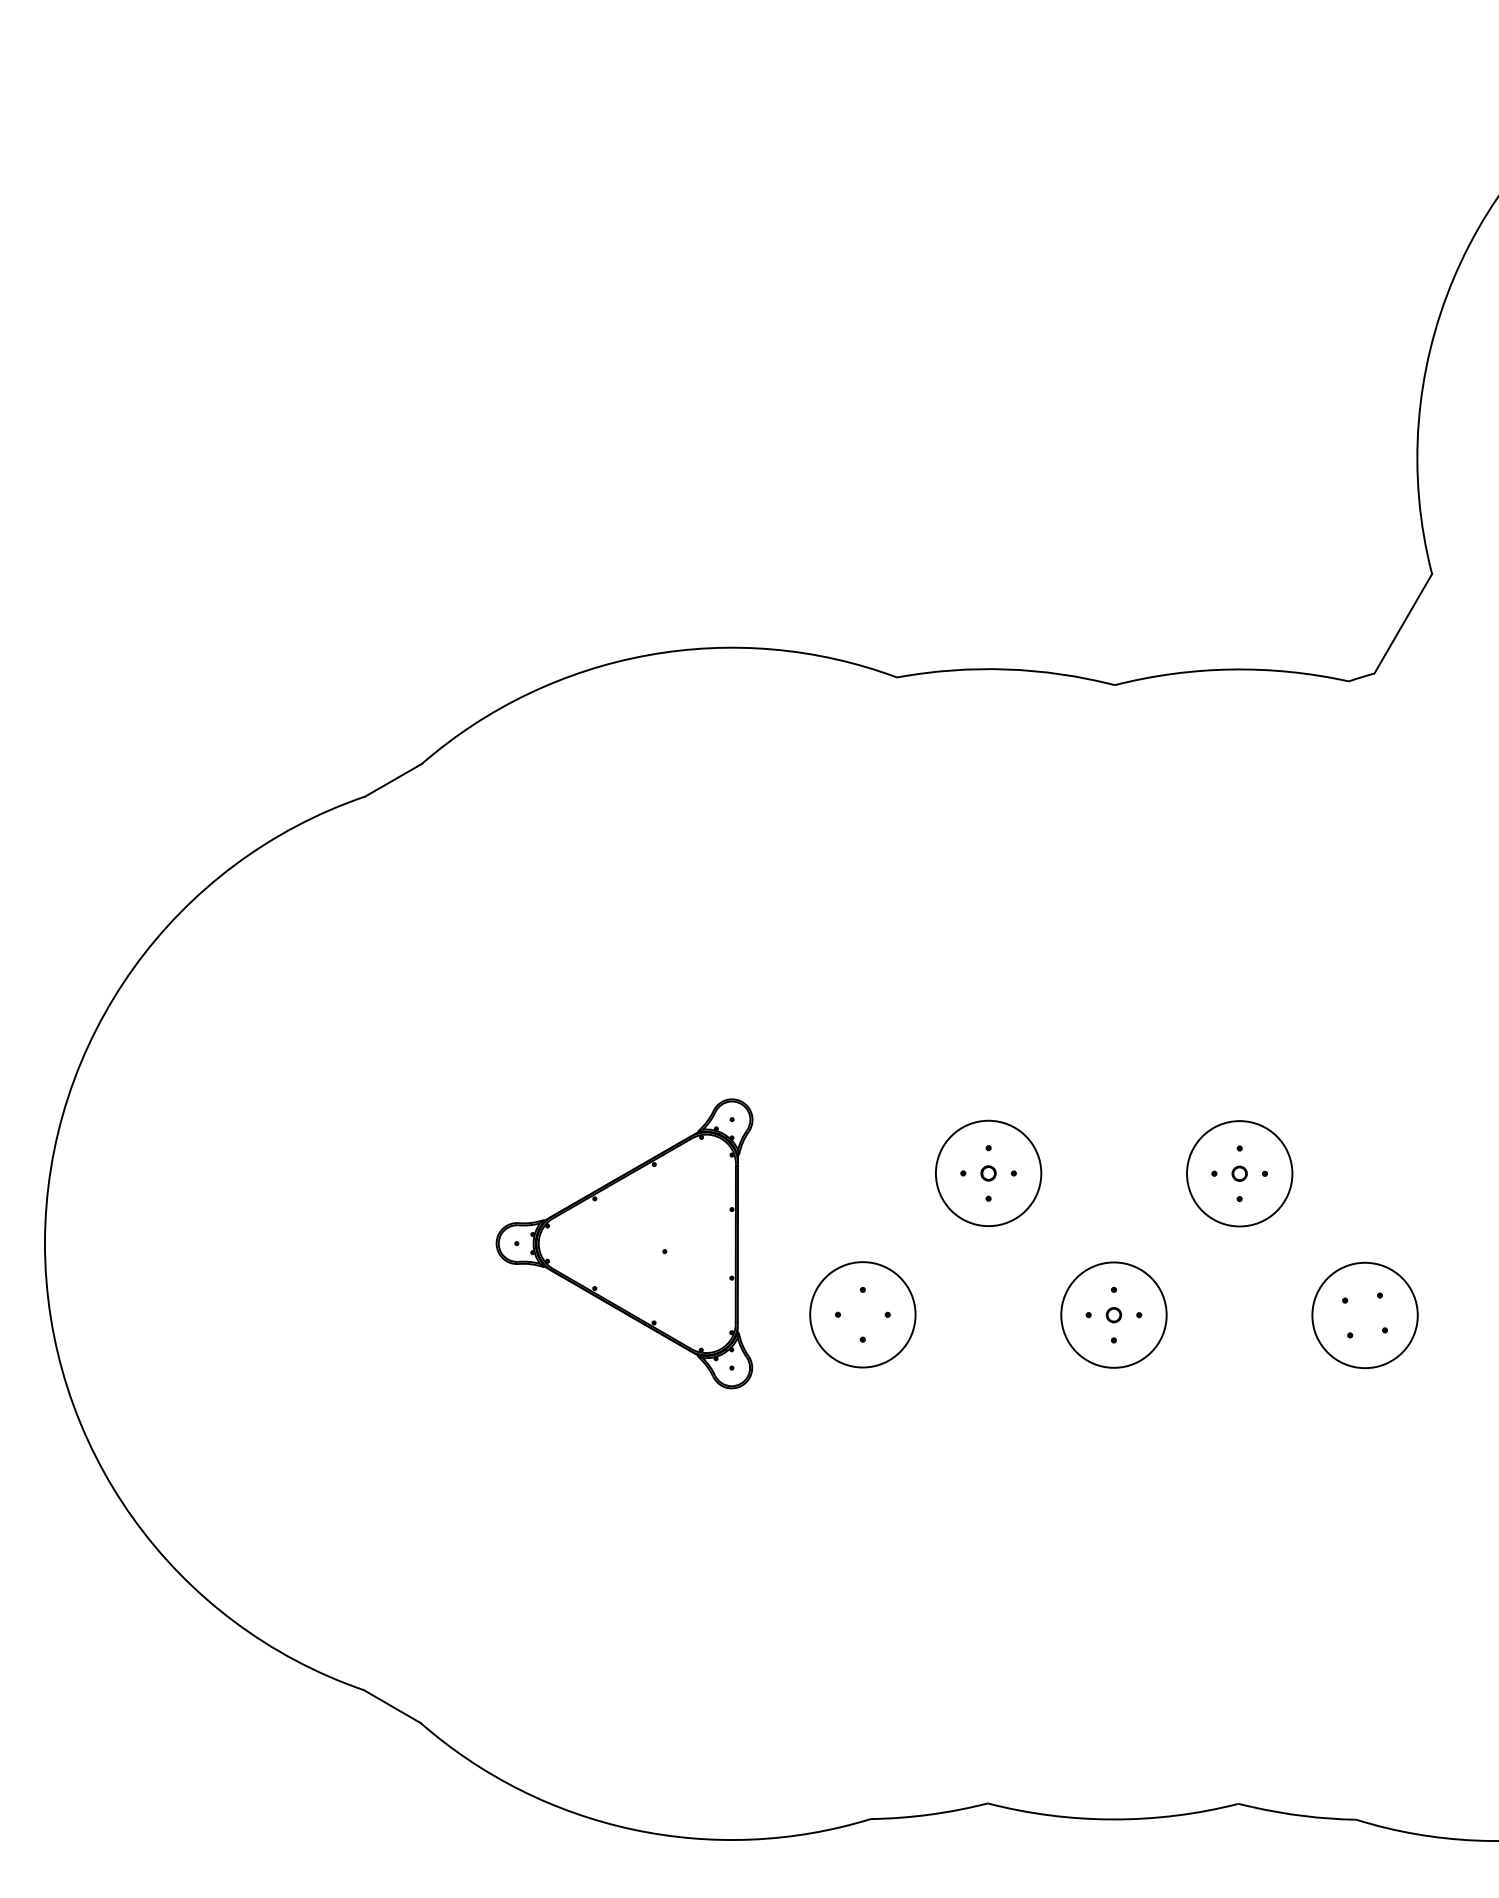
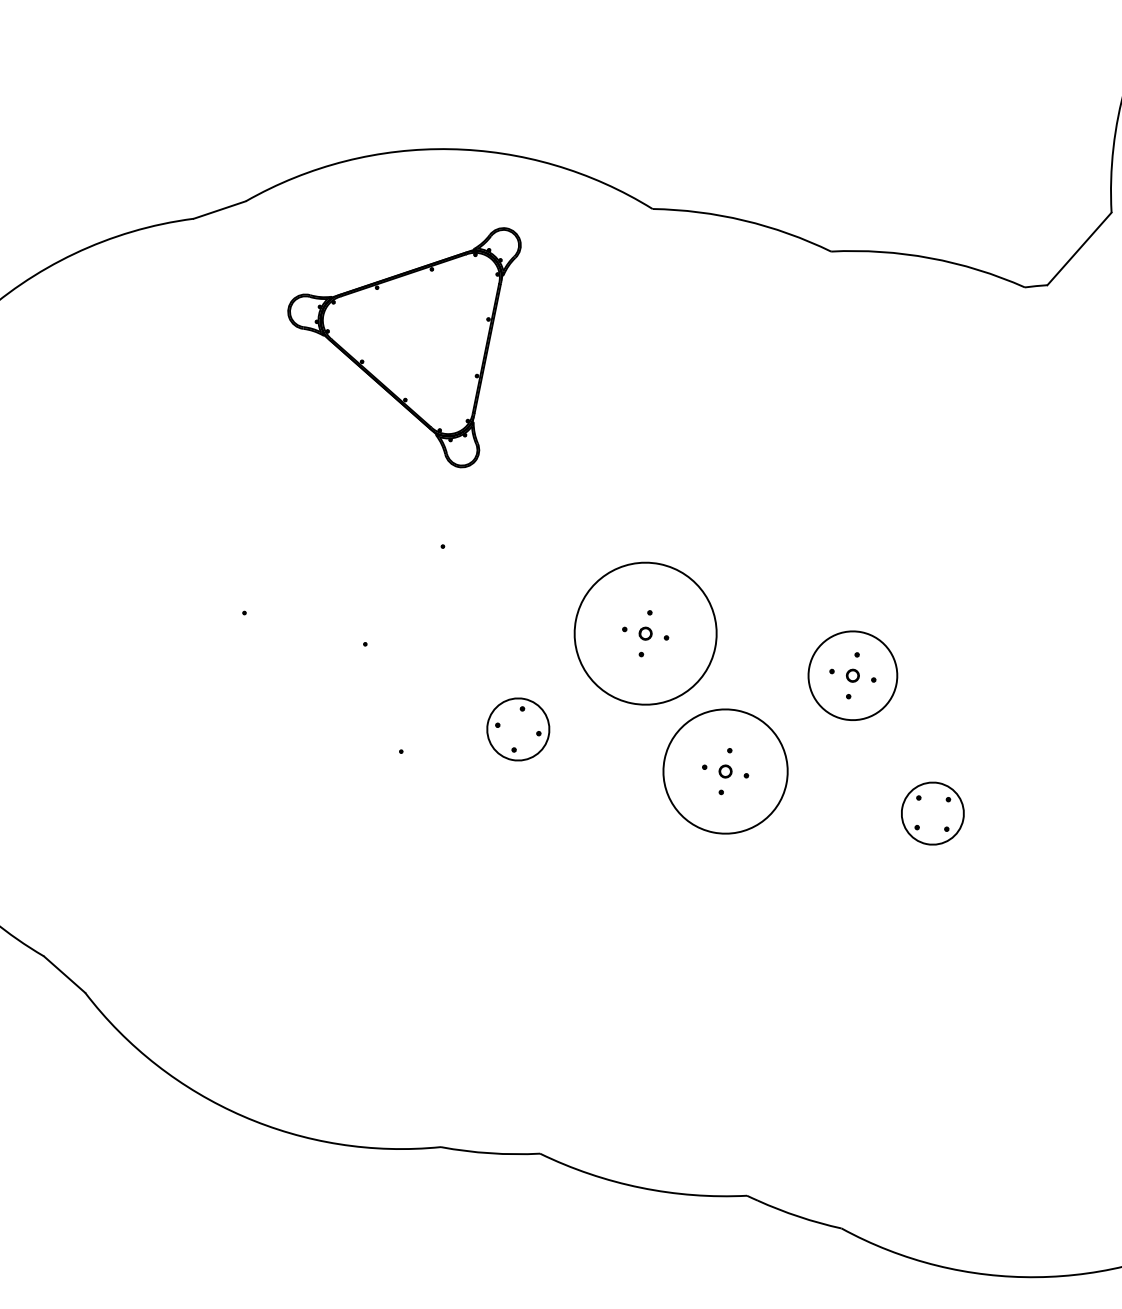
circle: (988, 1173) -> (645, 633), size x1.6
part: (624, 1243) -> (394, 329), moved
circle: (862, 1314) -> (518, 729), size x0.7
circle: (1113, 1314) -> (725, 770), size x1.4
circle: (1364, 1315) -> (932, 813), size x0.7

